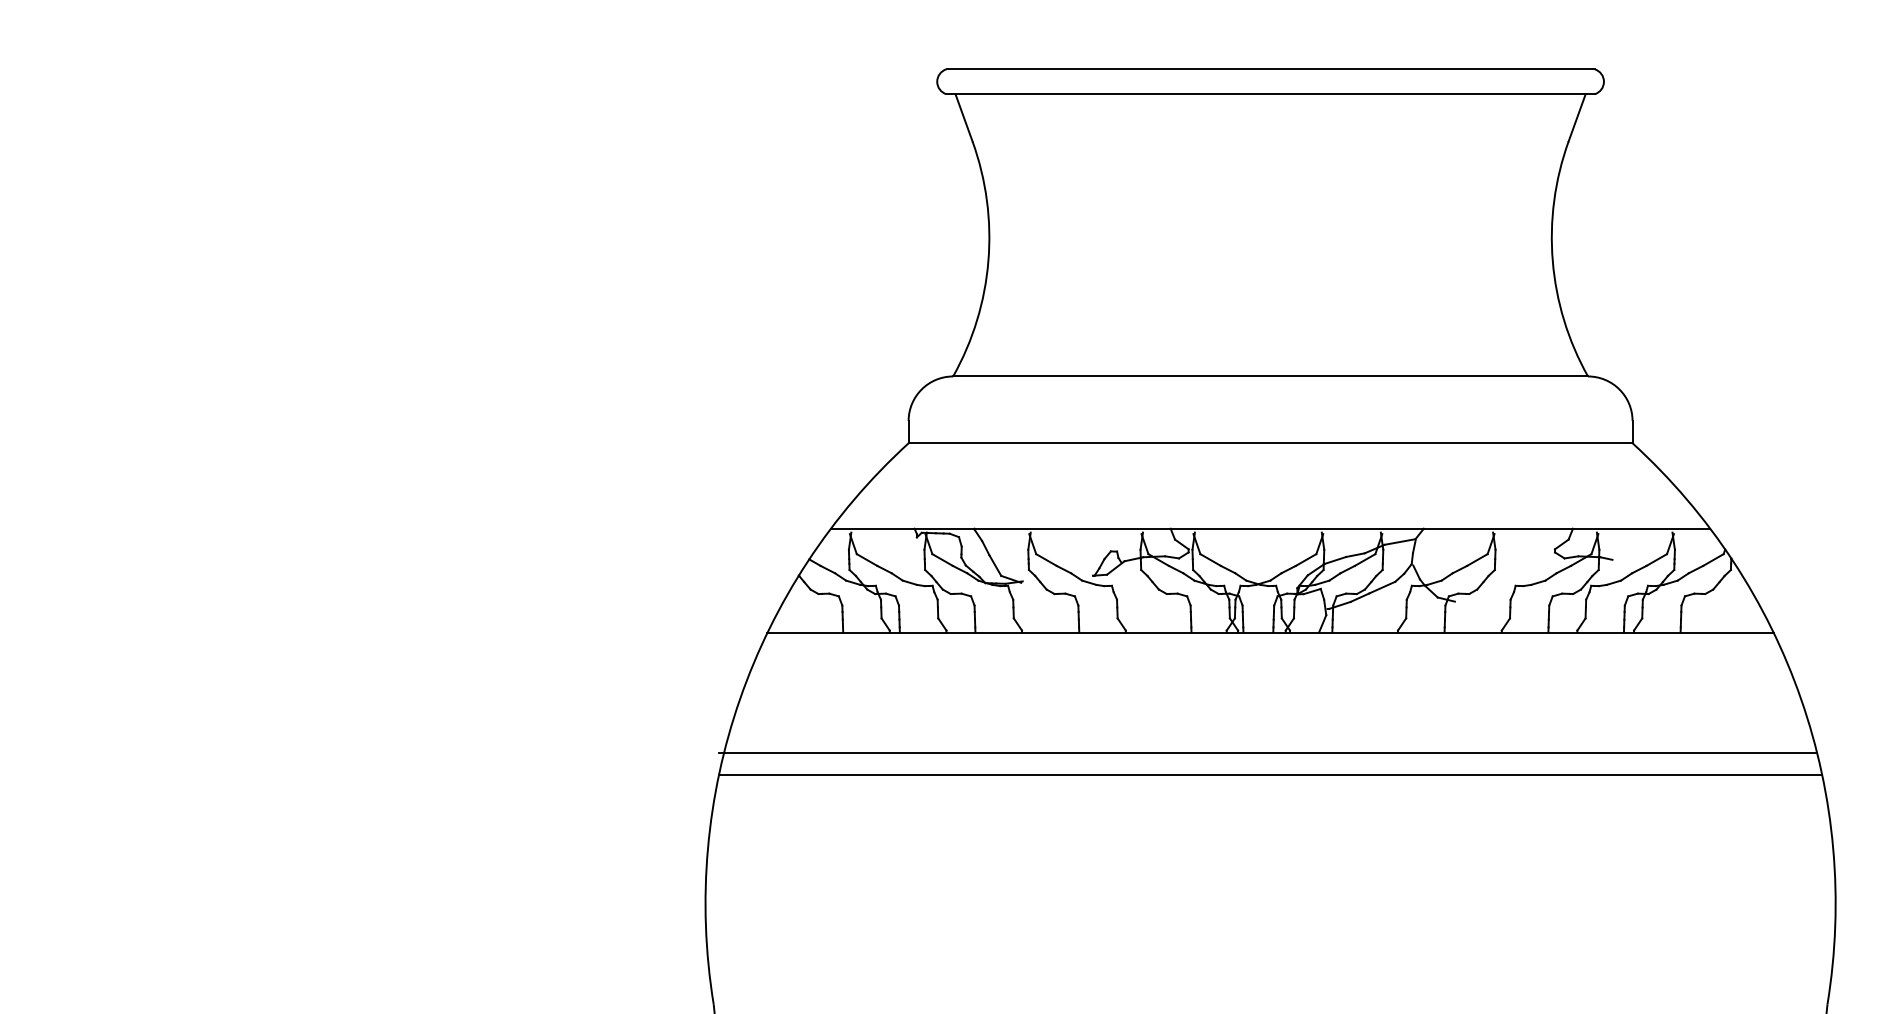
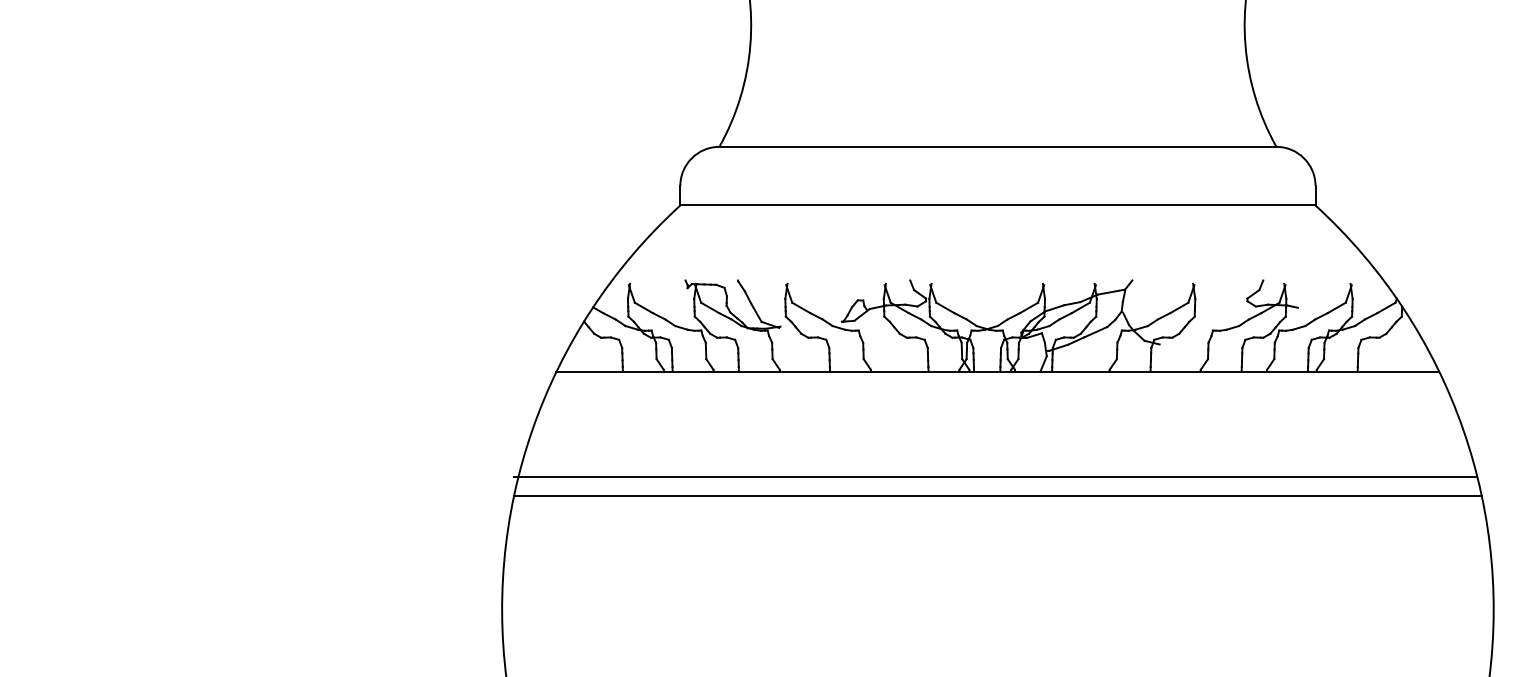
line: (1270, 528) -> (997, 280), removed

